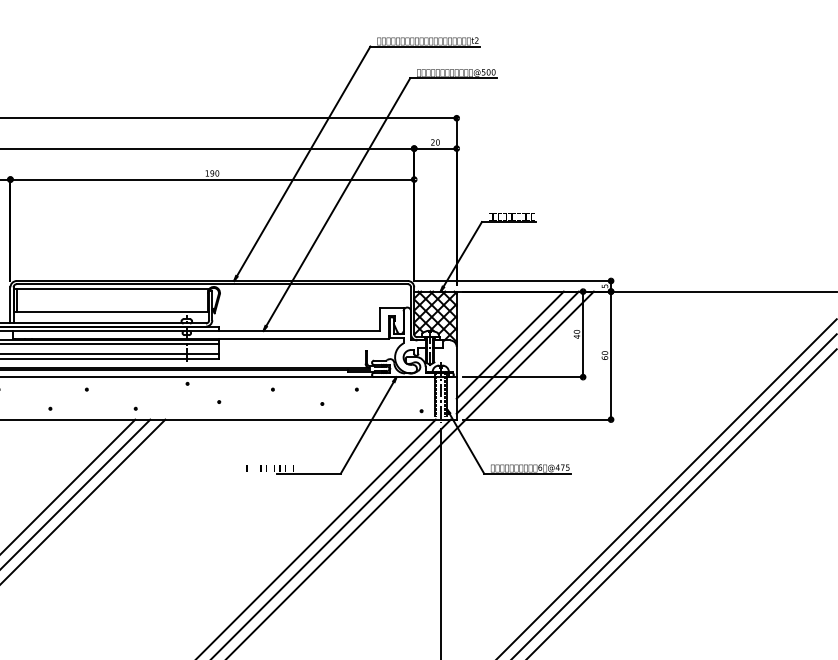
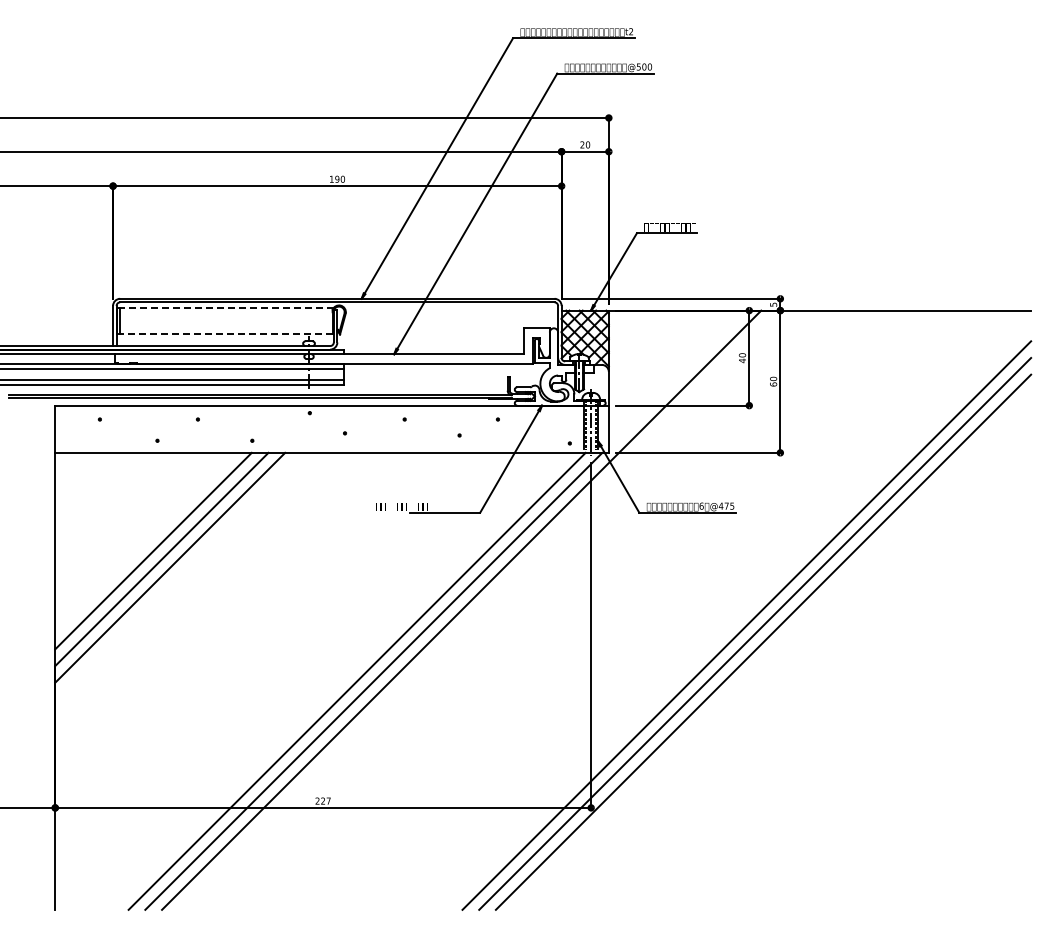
line: (111, 288) -> (225, 307), solid -> dashed
line: (111, 312) -> (225, 333), solid -> dashed
line: (509, 344) -> (667, 369), removed
line: (517, 352) -> (676, 378), removed

